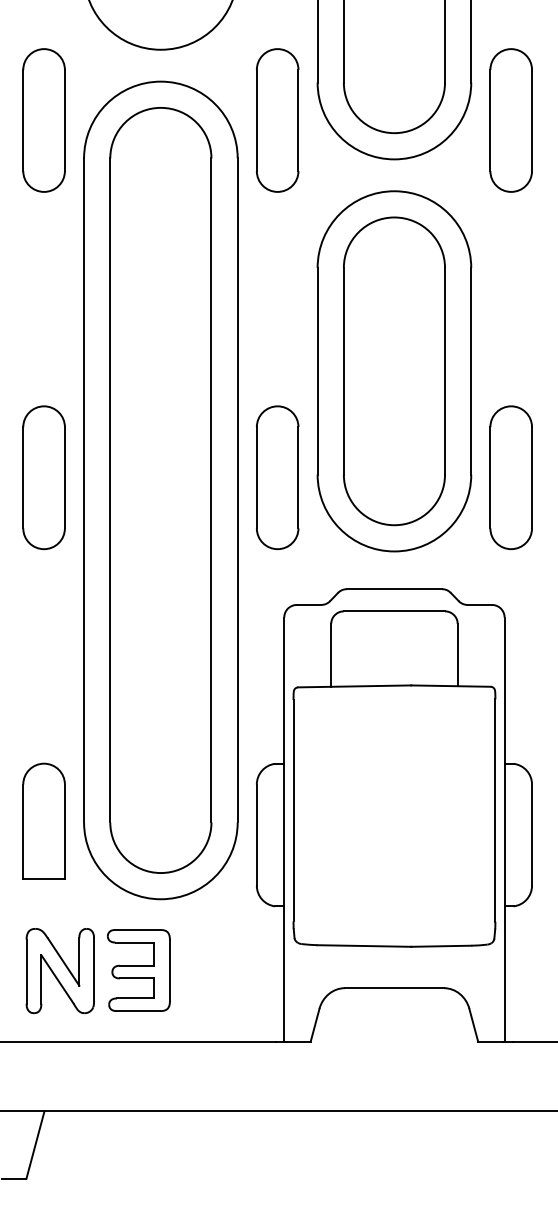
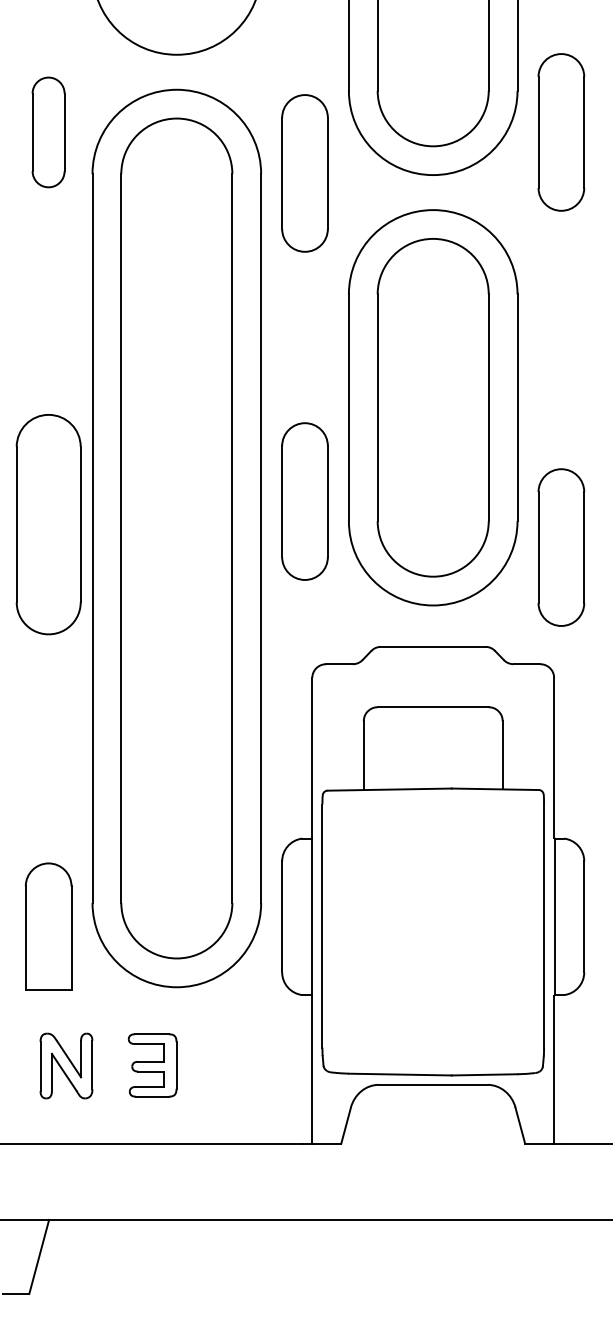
part: (43, 120) -> (48, 132), size x0.7
part: (277, 120) -> (304, 173), moved
part: (43, 477) -> (48, 524), size x1.4
part: (277, 477) -> (304, 501), moved
part: (511, 477) -> (561, 547), moved
part: (393, 779) -> (432, 891), moved
part: (43, 821) -> (48, 926), moved
part: (60, 970) -> (66, 1065), size x0.7
part: (138, 970) -> (152, 1065), size x0.7

